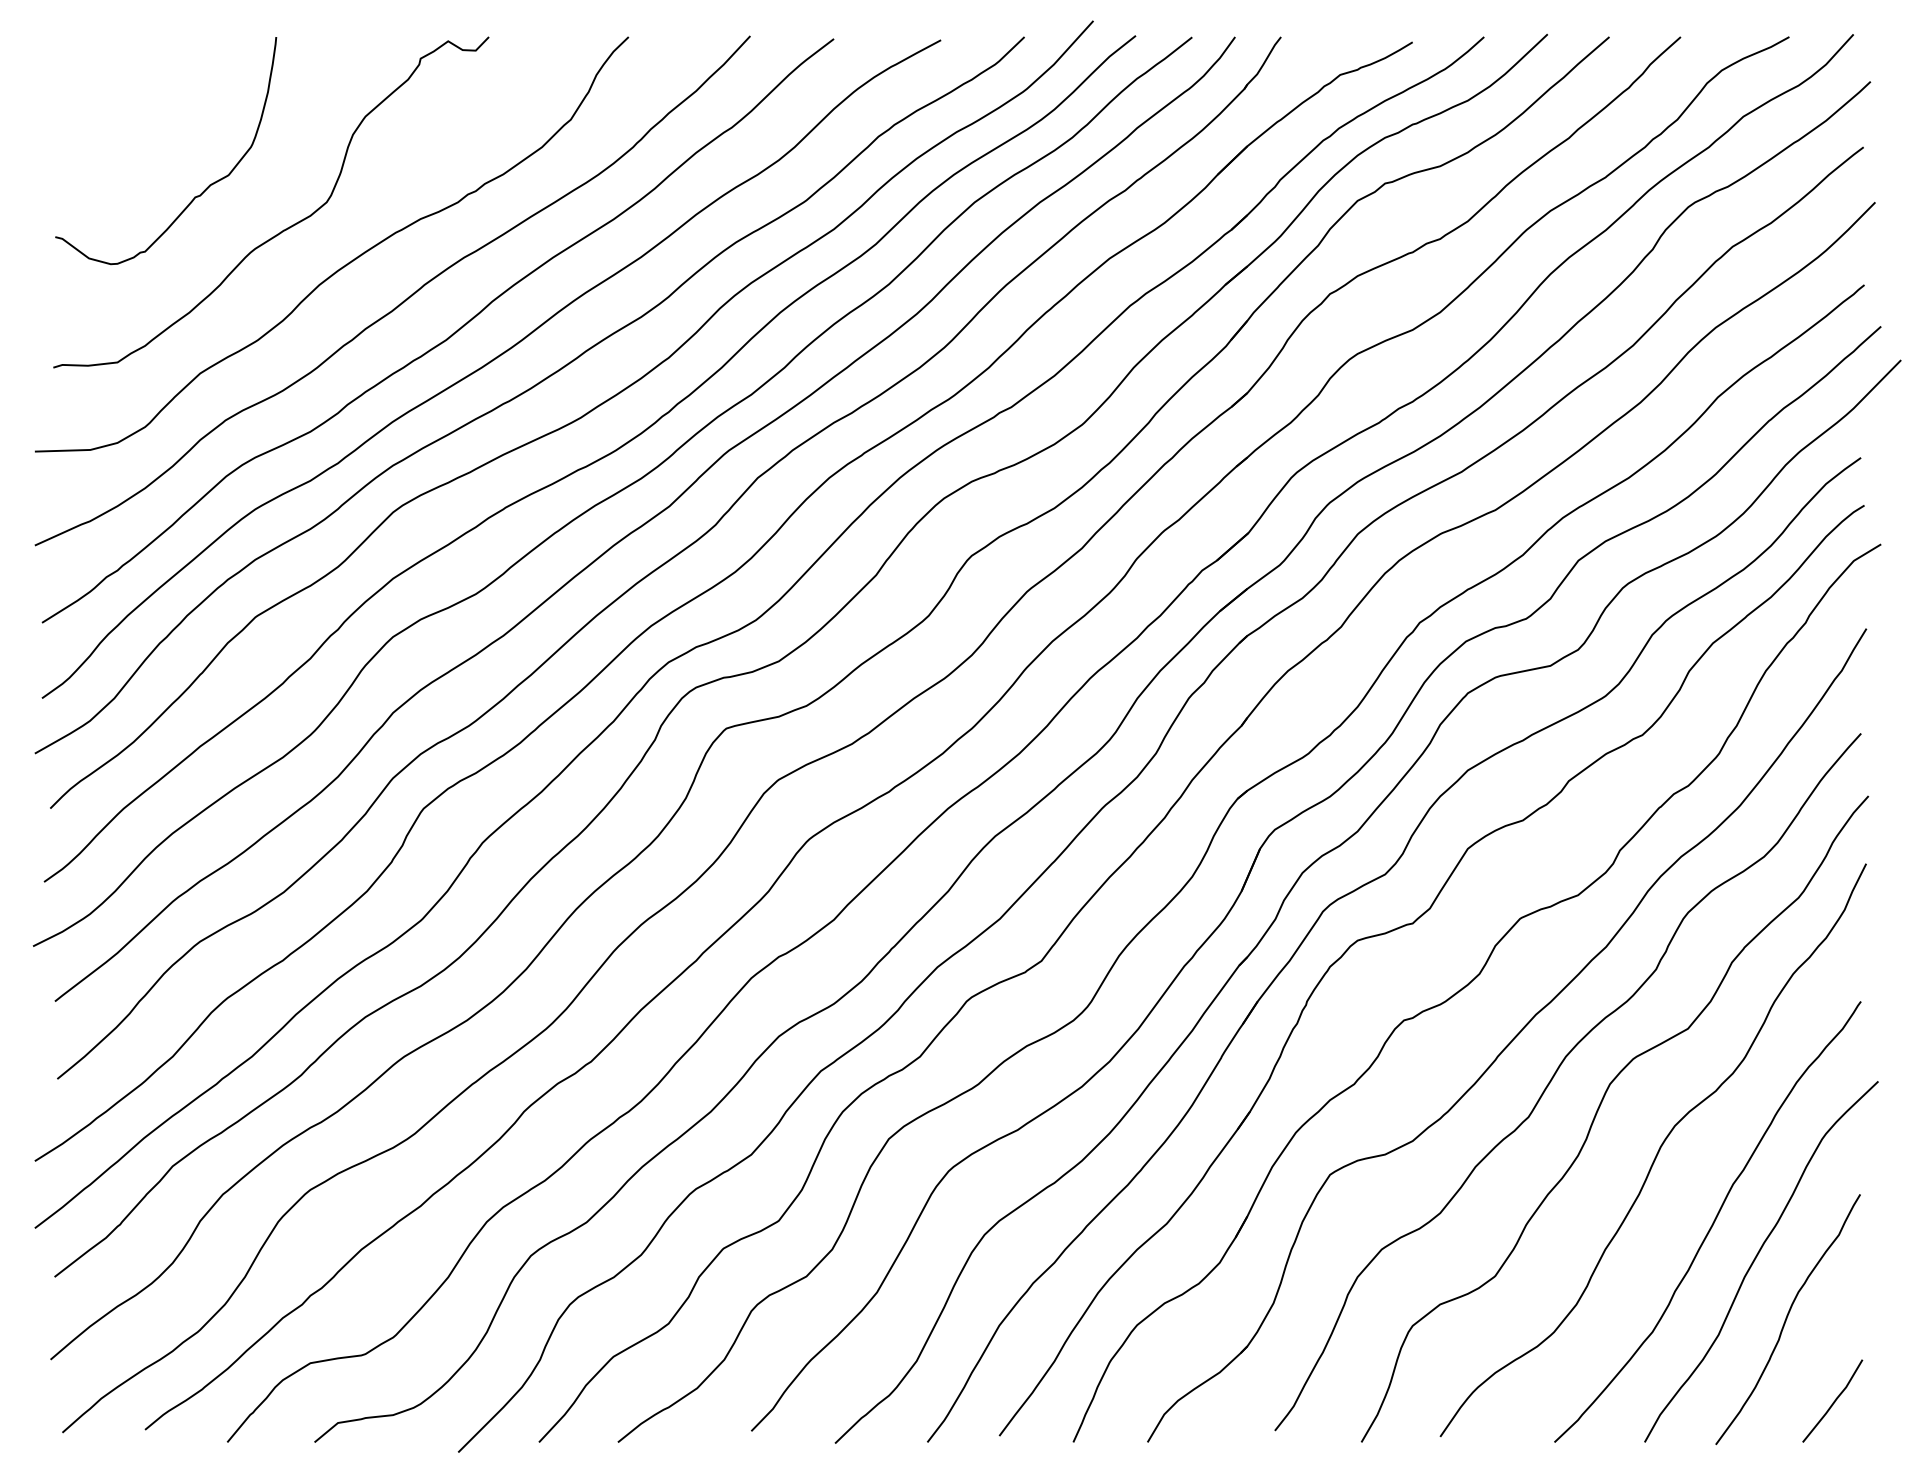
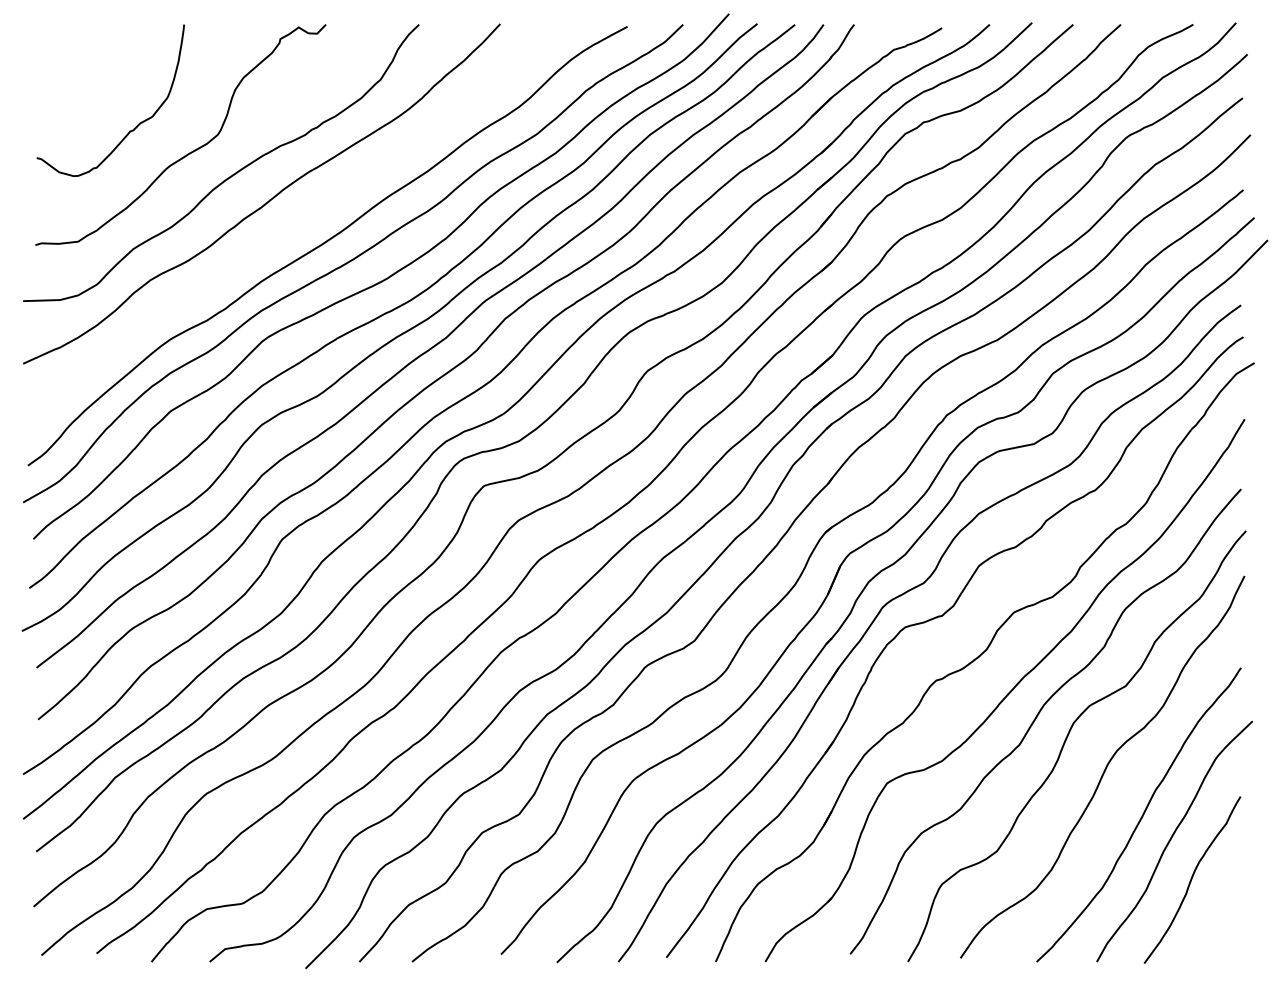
curve: (443, 339) -> (295, 226), removed
line: (1833, 1401) -> (1222, 934), removed

